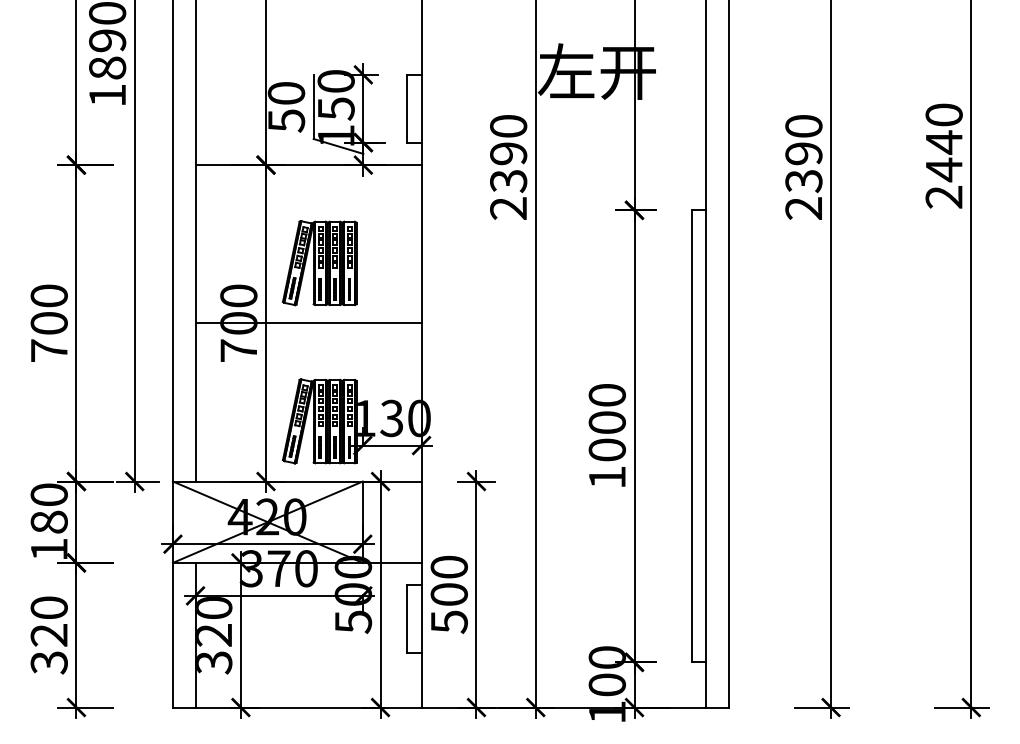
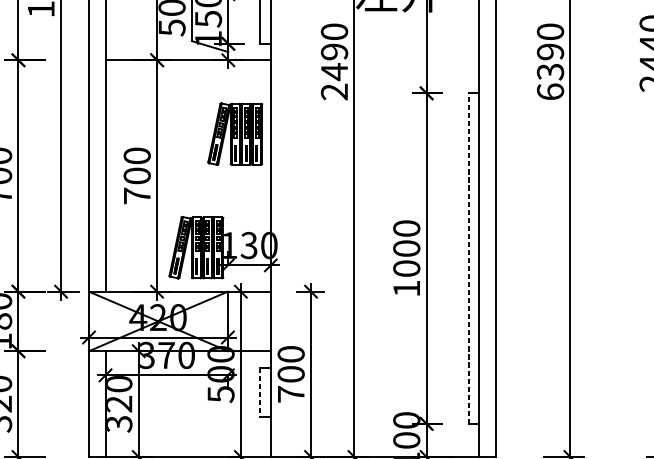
text: (508, 181) -> (334, 72), 2390 -> 2490
text: (803, 207) -> (550, 91), 2390 -> 6390
part: (319, 263) -> (234, 134), moved
line: (308, 323) -> (188, 176), removed
line: (691, 435) -> (468, 258), solid -> dashed
line: (407, 619) -> (260, 392), solid -> dashed
text: (449, 621) -> (291, 394), 500 -> 700

